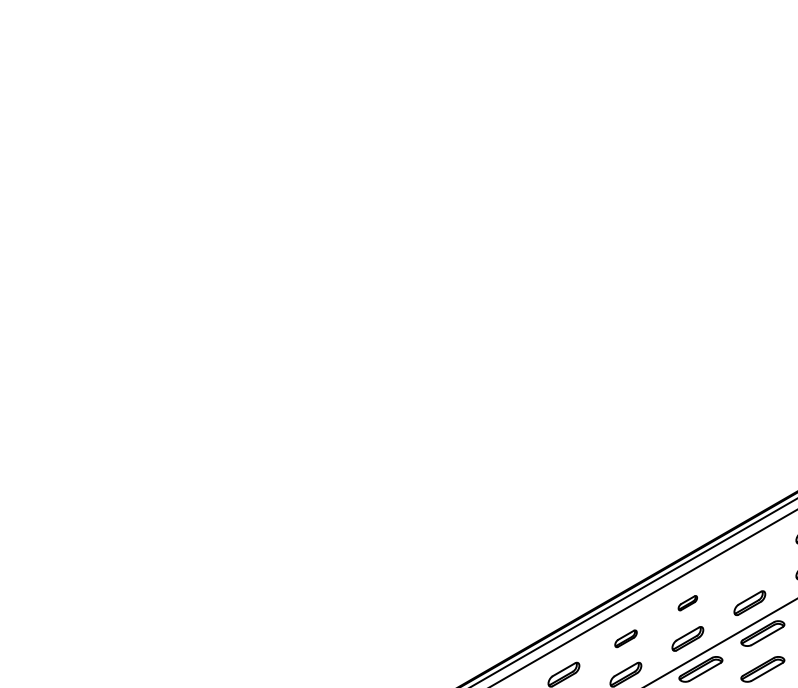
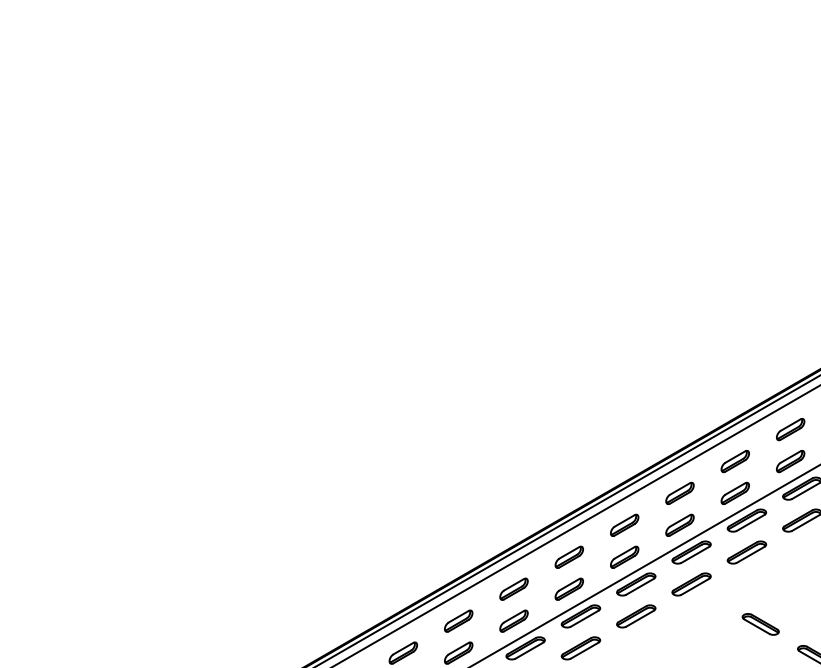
part: (748, 567) -> (734, 461), added
part: (687, 603) -> (679, 493), size x1.67
part: (625, 637) -> (624, 524), size x1.43

